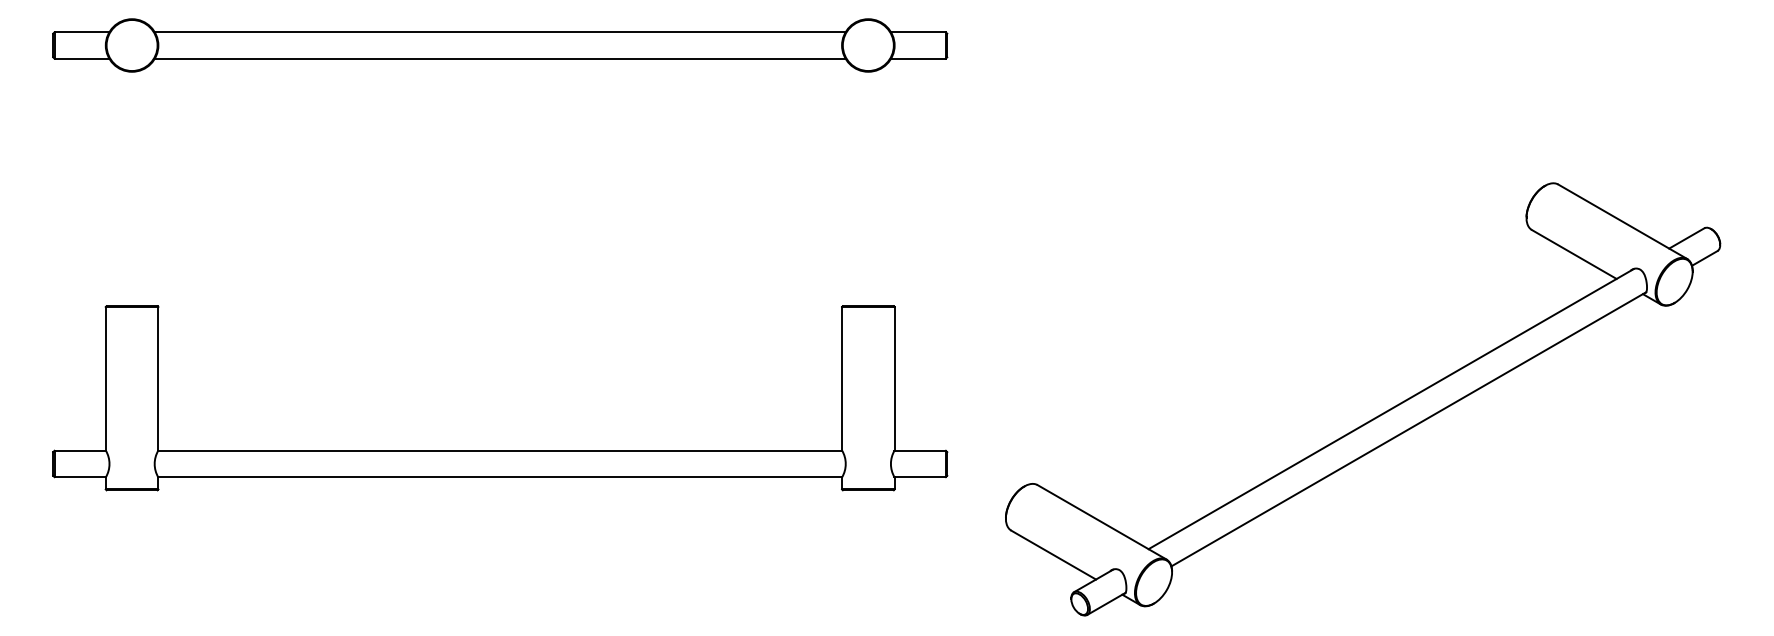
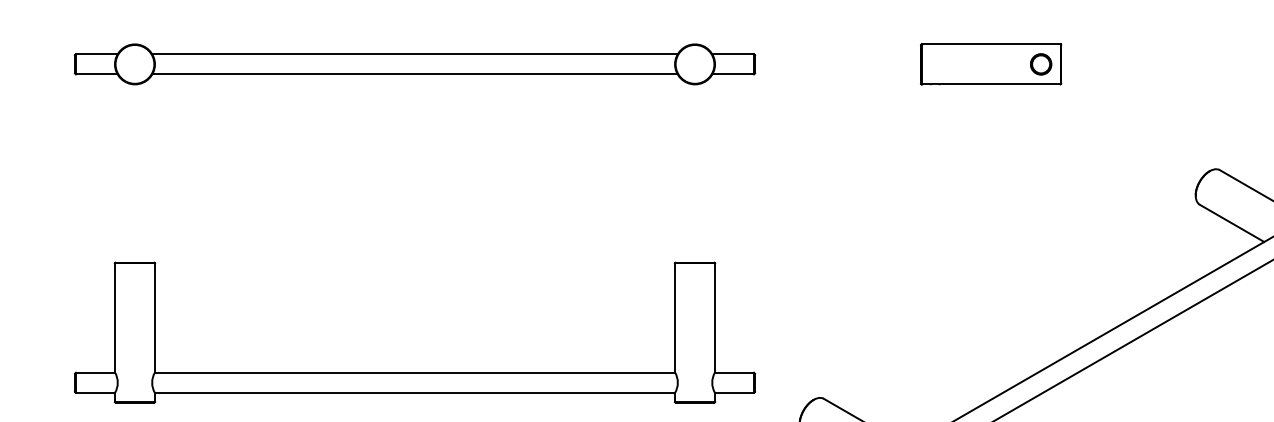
part: (1257, 45) -> (991, 64), added

